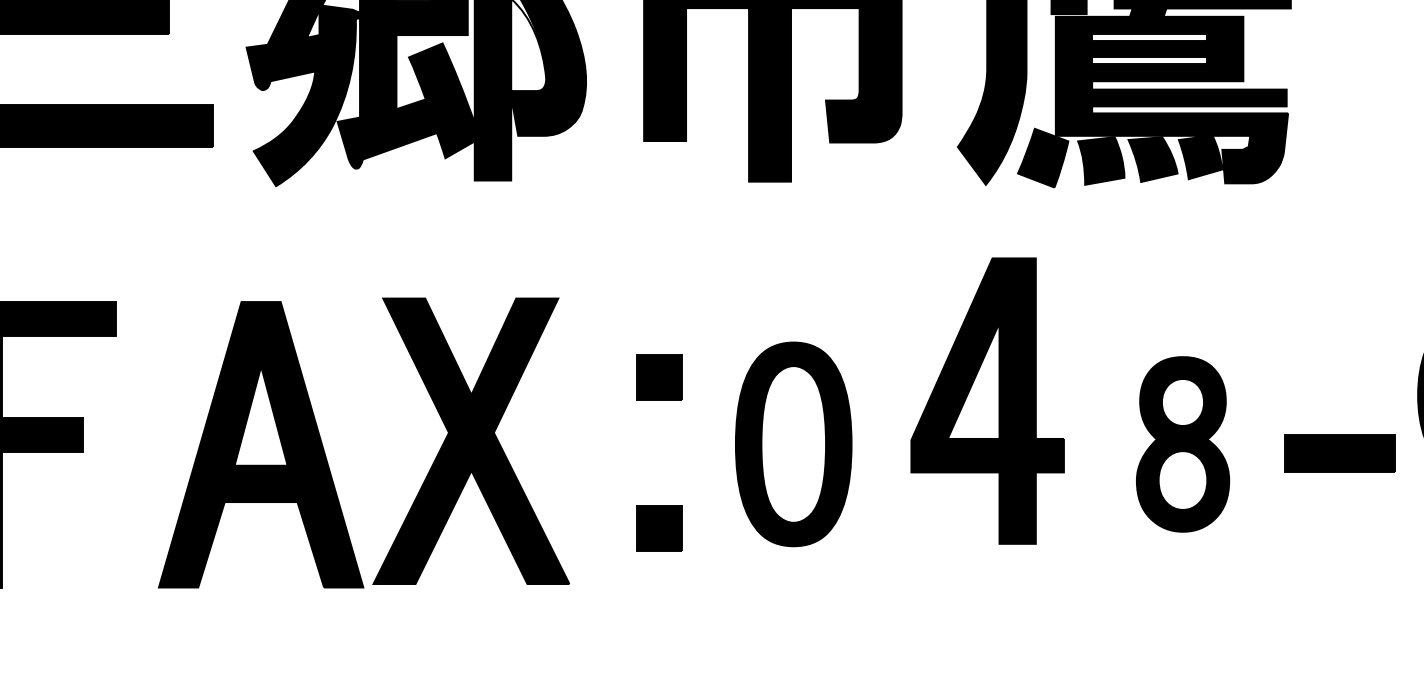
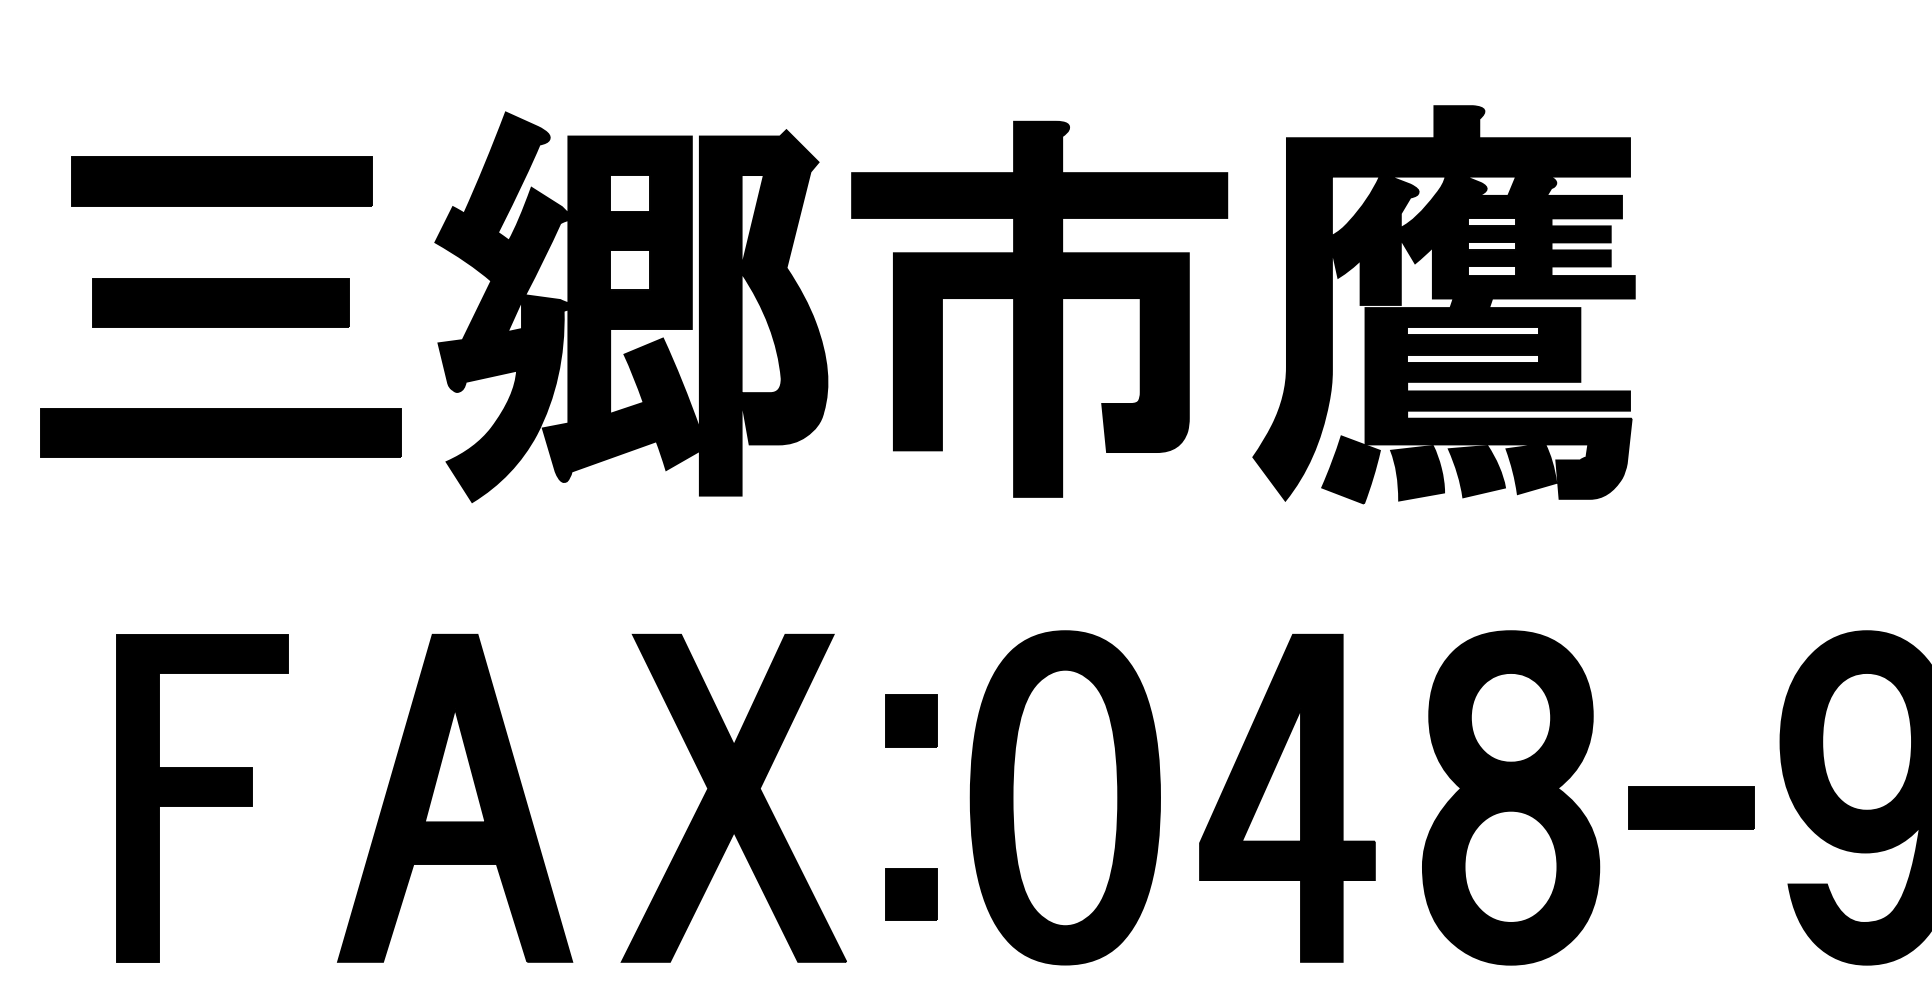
part: (987, 400) -> (1287, 797), moved
part: (470, 440) -> (733, 797), moved
part: (793, 444) -> (1064, 797), size x1.43
part: (1183, 444) -> (1511, 797), size x1.67

